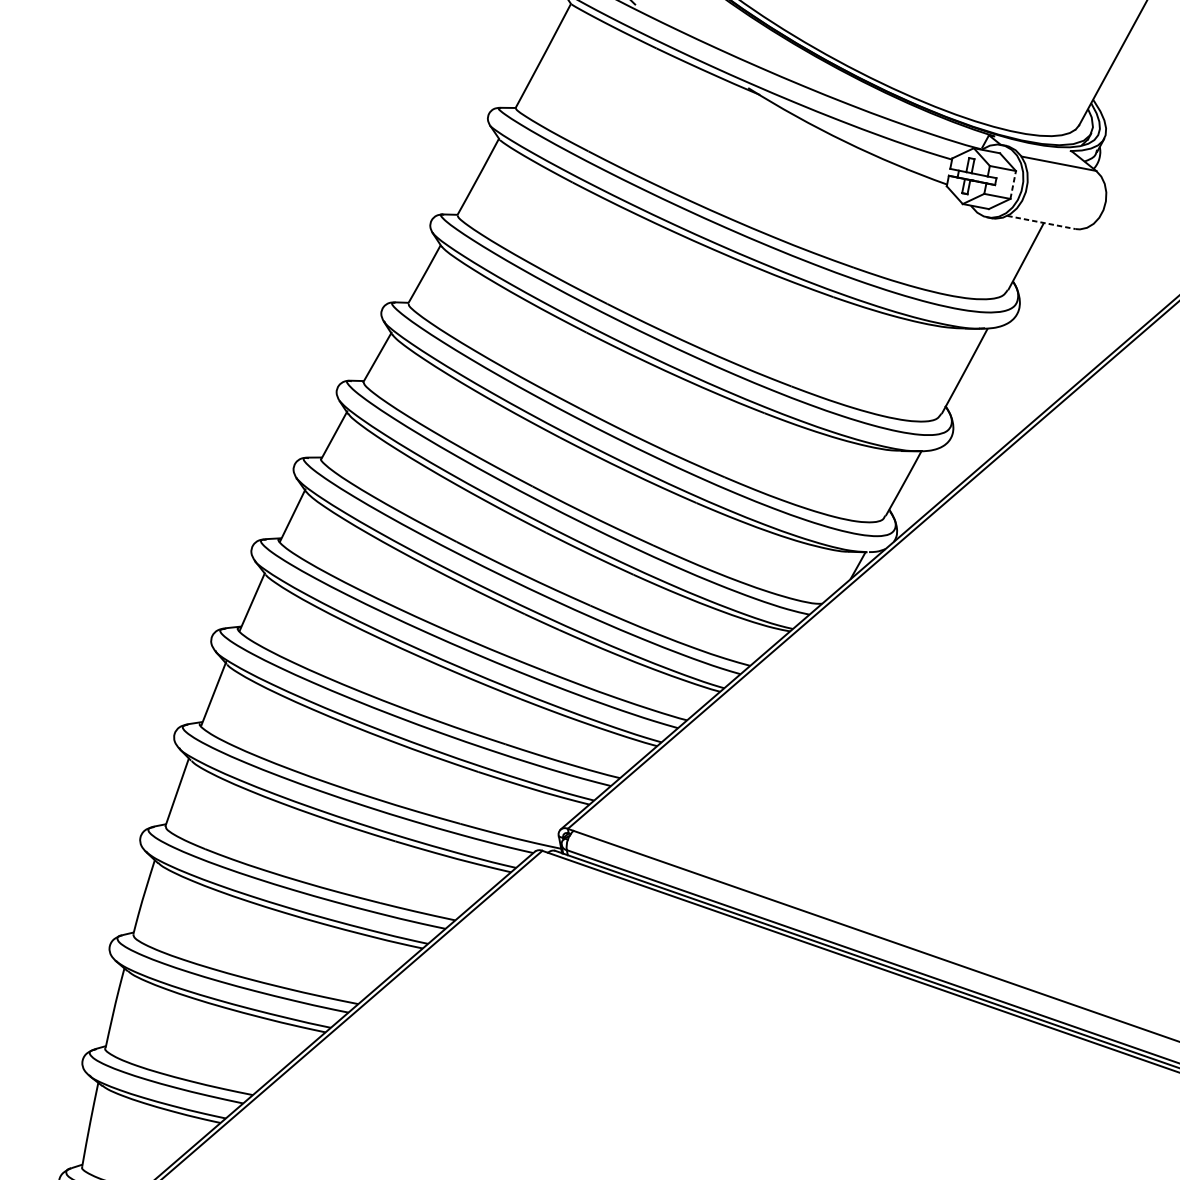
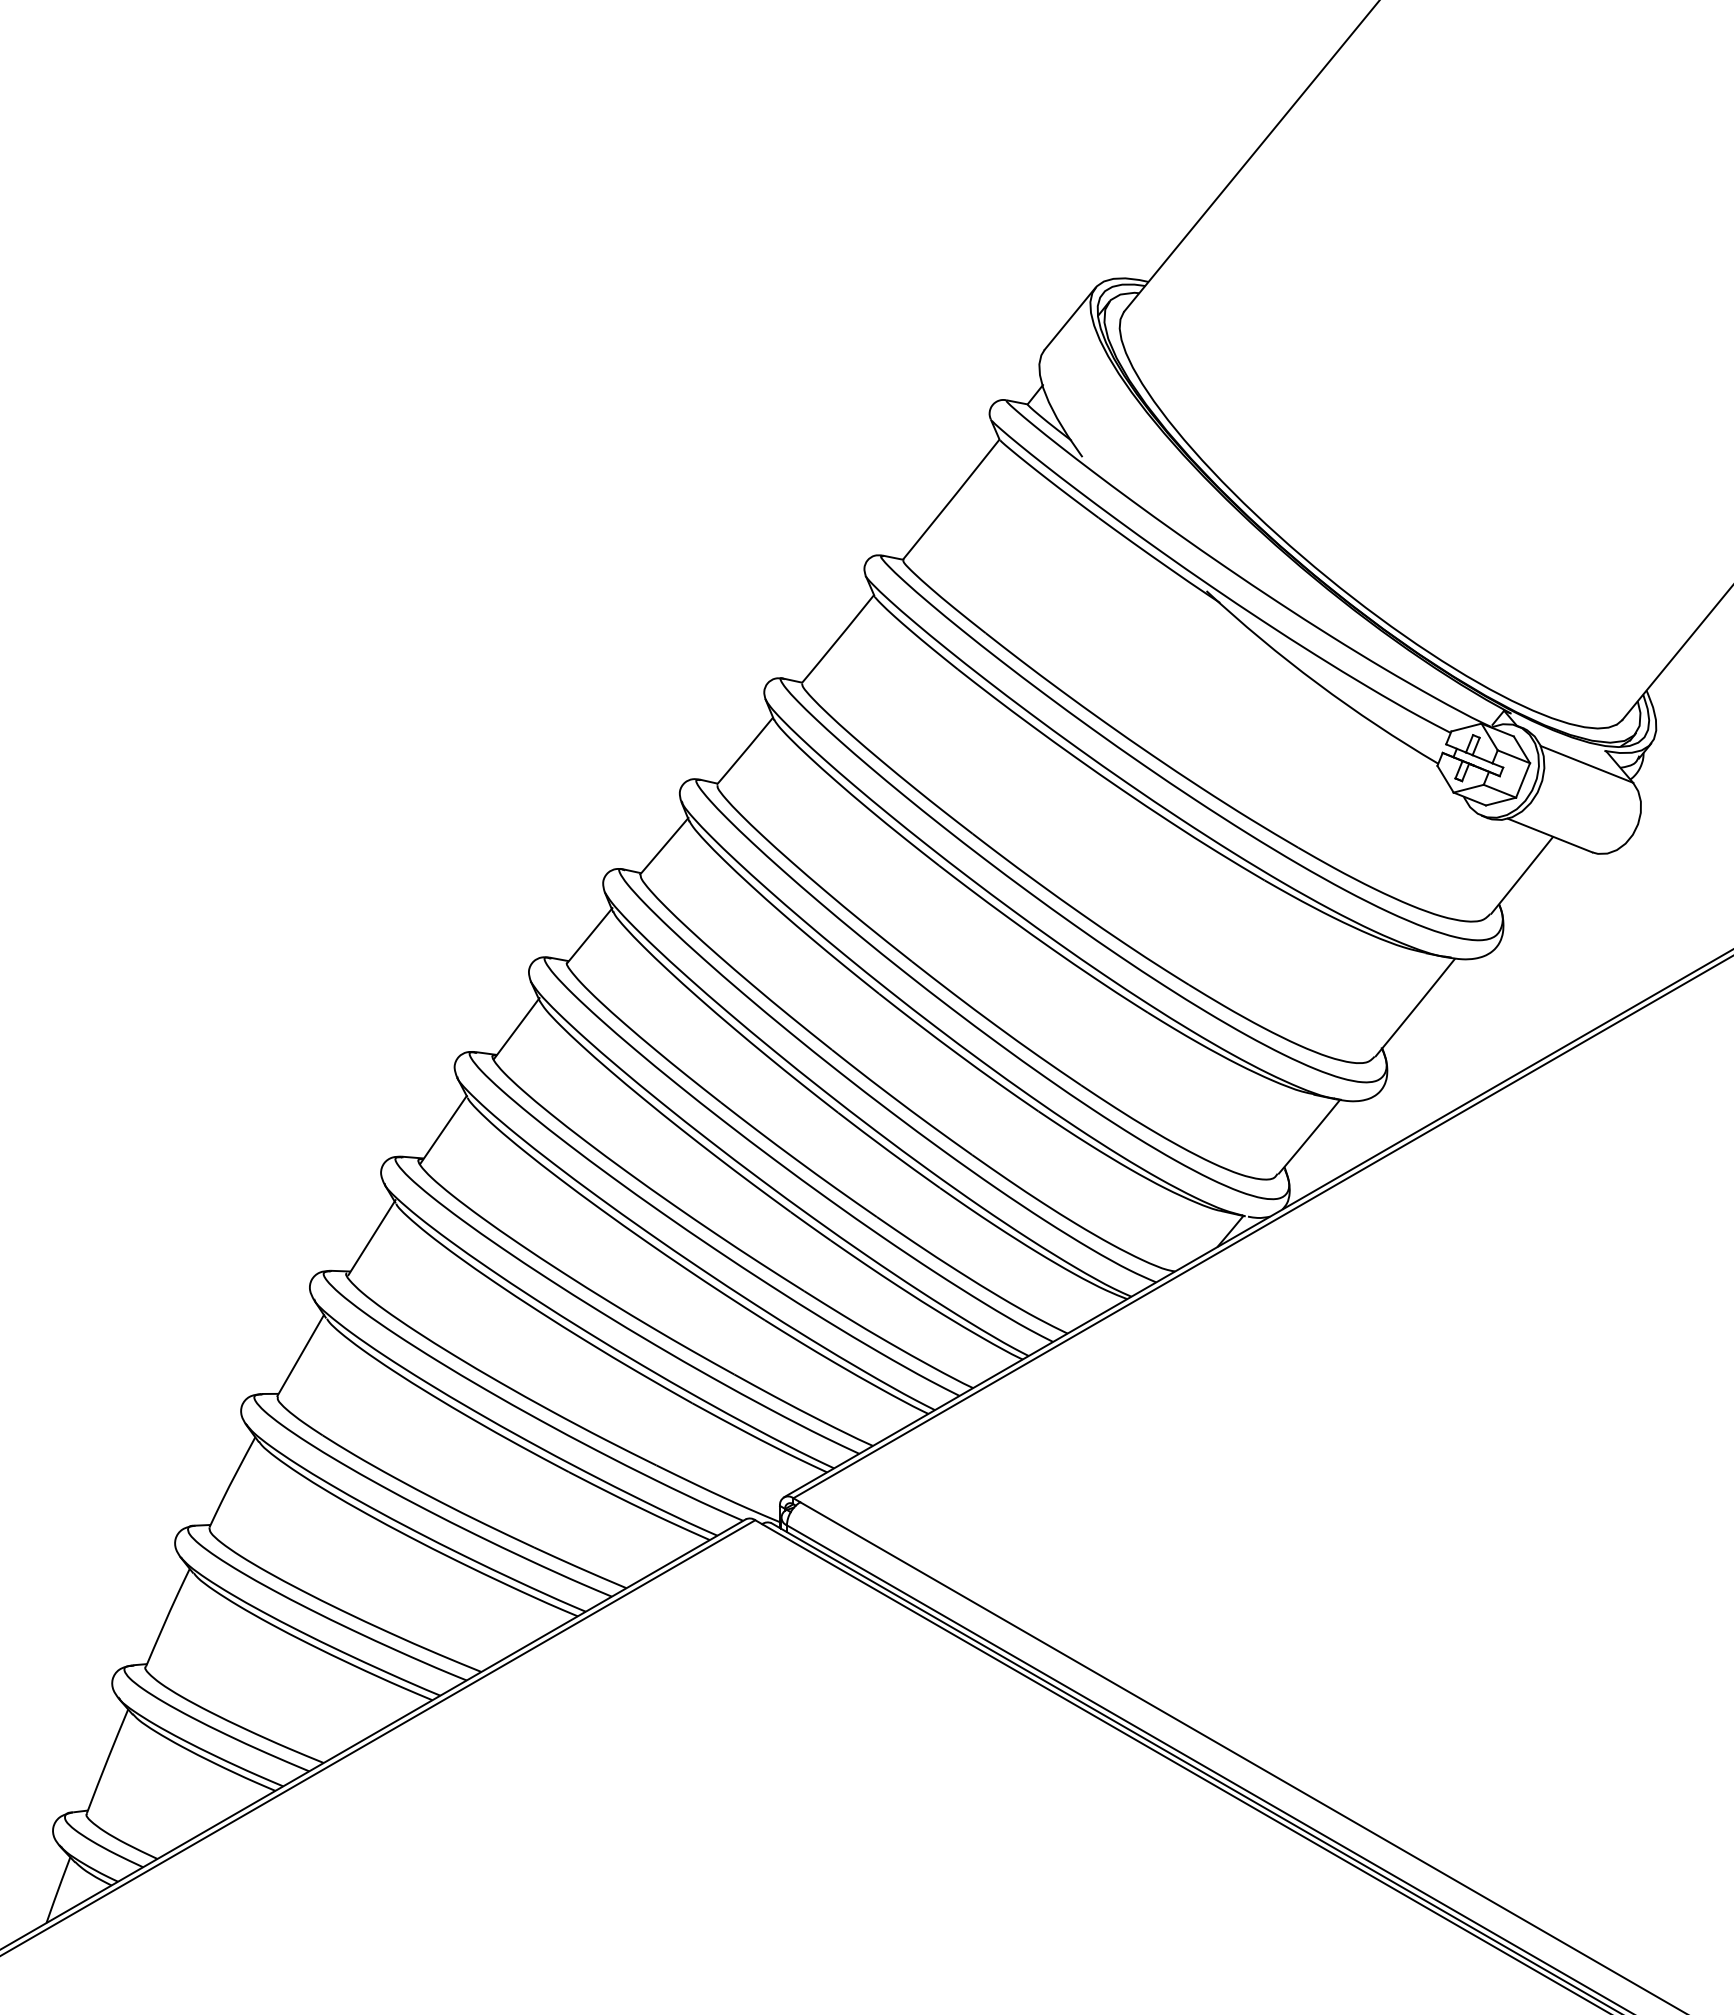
line: (1013, 184) -> (1523, 780), dashed -> solid
line: (1041, 222) -> (1550, 835), dashed -> solid

